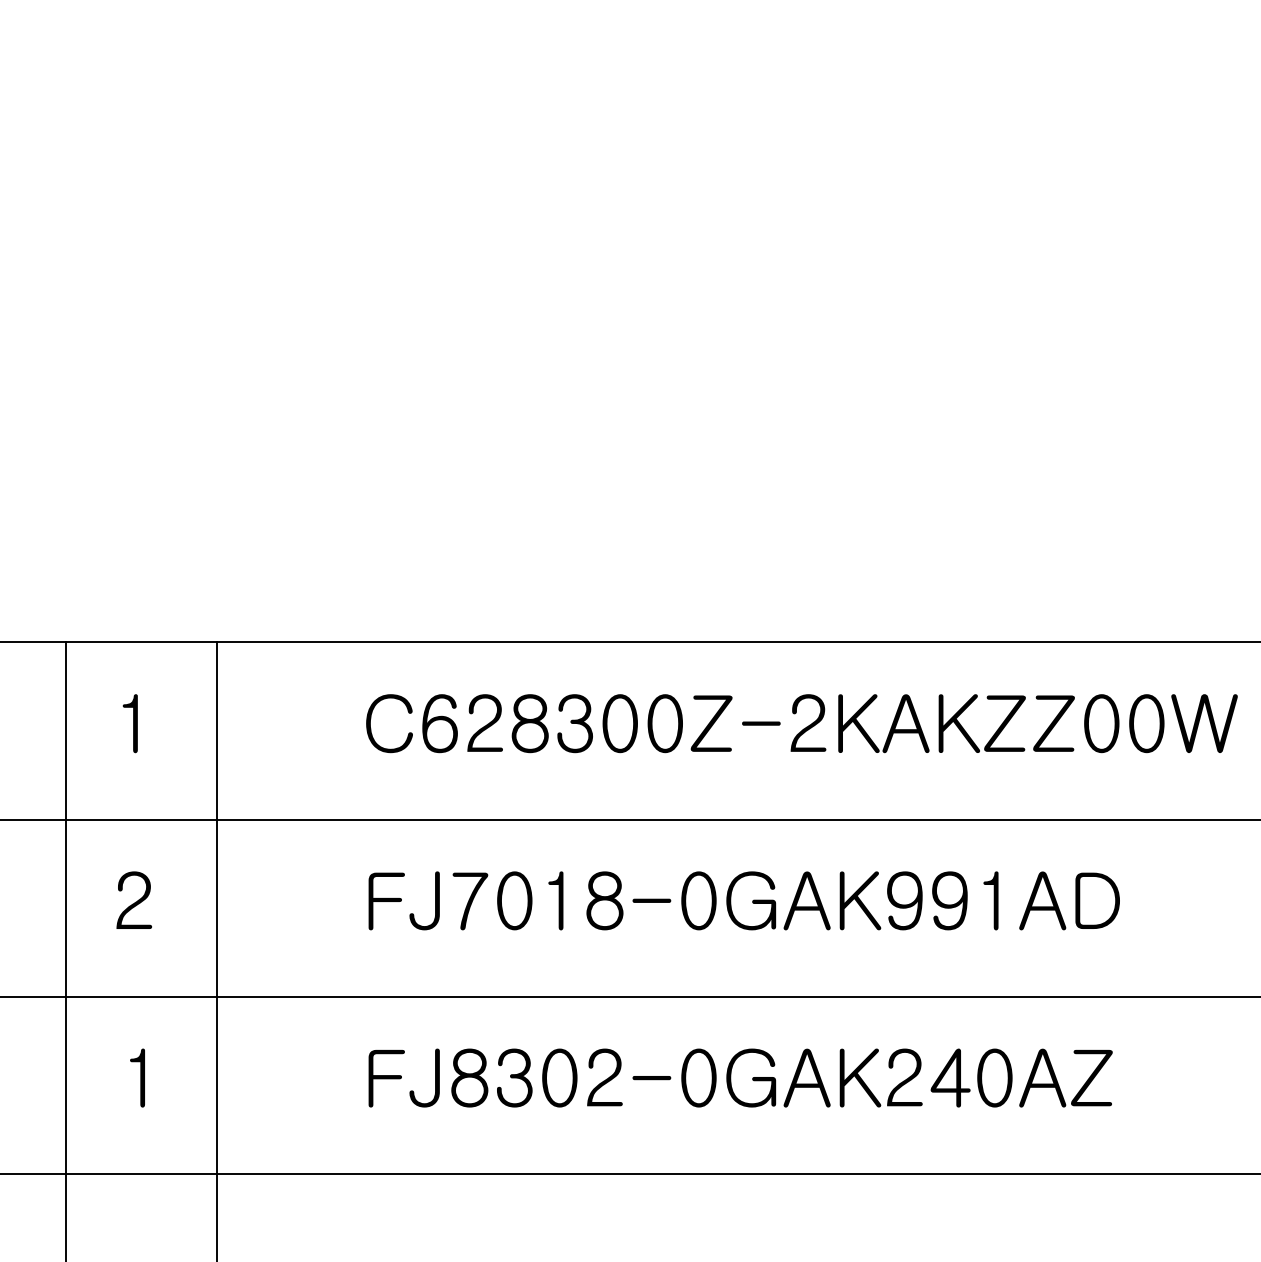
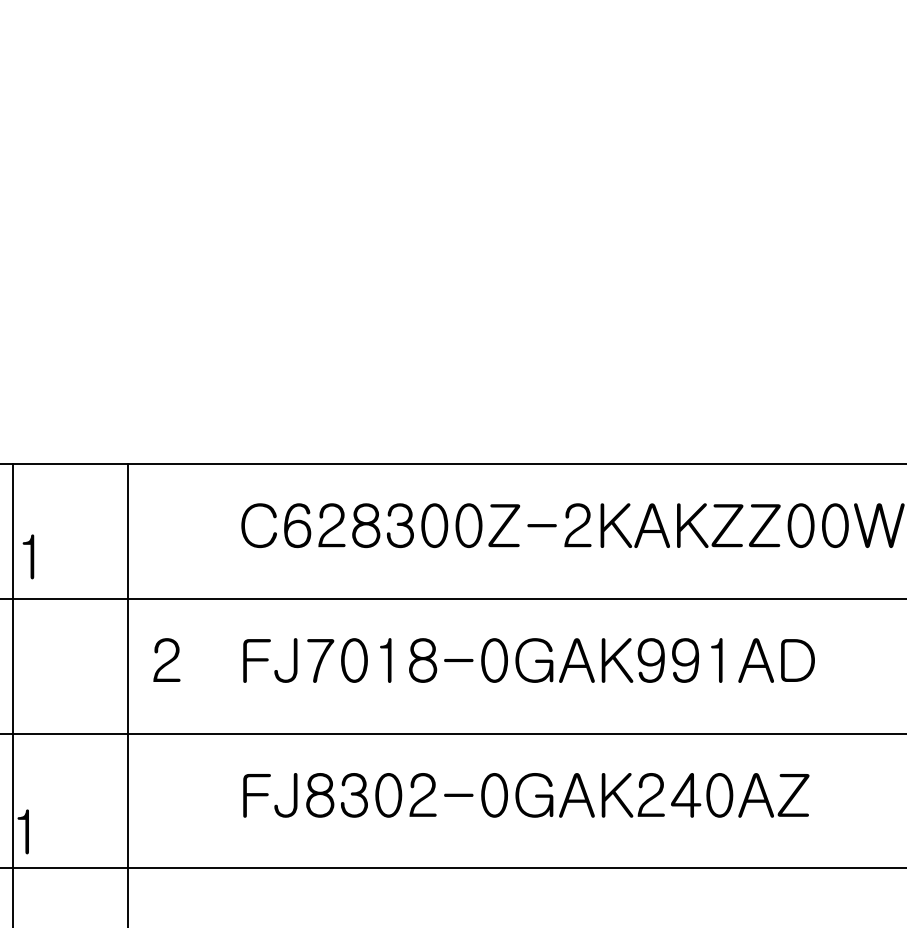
text: (129, 723) -> (27, 556), moved
text: (133, 899) -> (166, 659), moved
text: (137, 1077) -> (23, 831), moved

